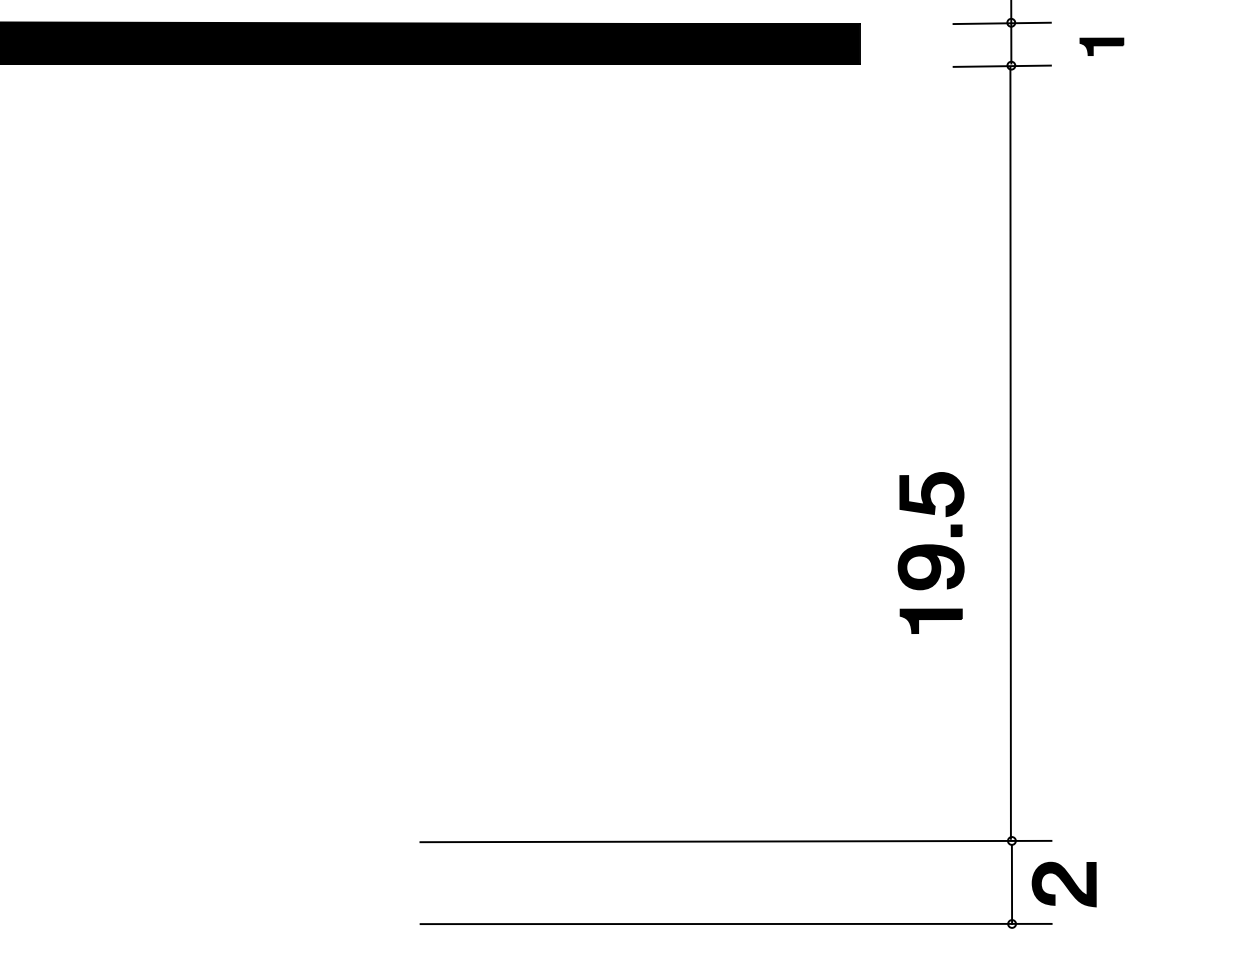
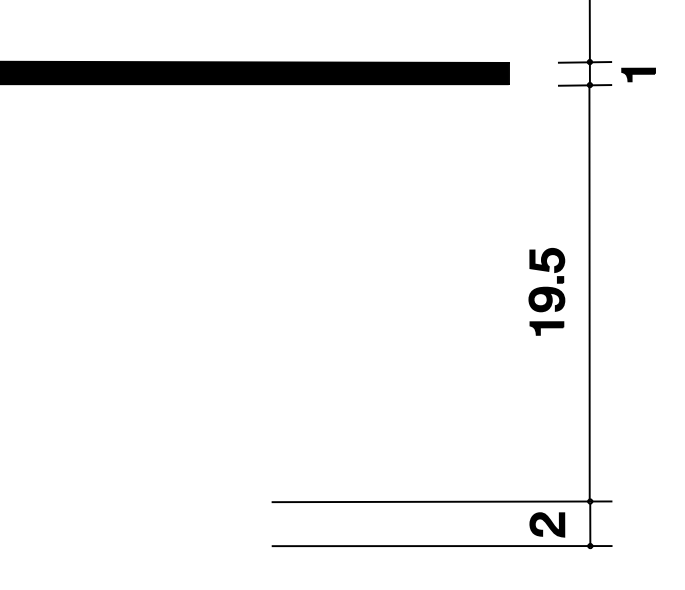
part: (1101, 45) -> (638, 74), size x1.43
part: (930, 552) -> (546, 291), moved
part: (1064, 883) -> (547, 524), moved

